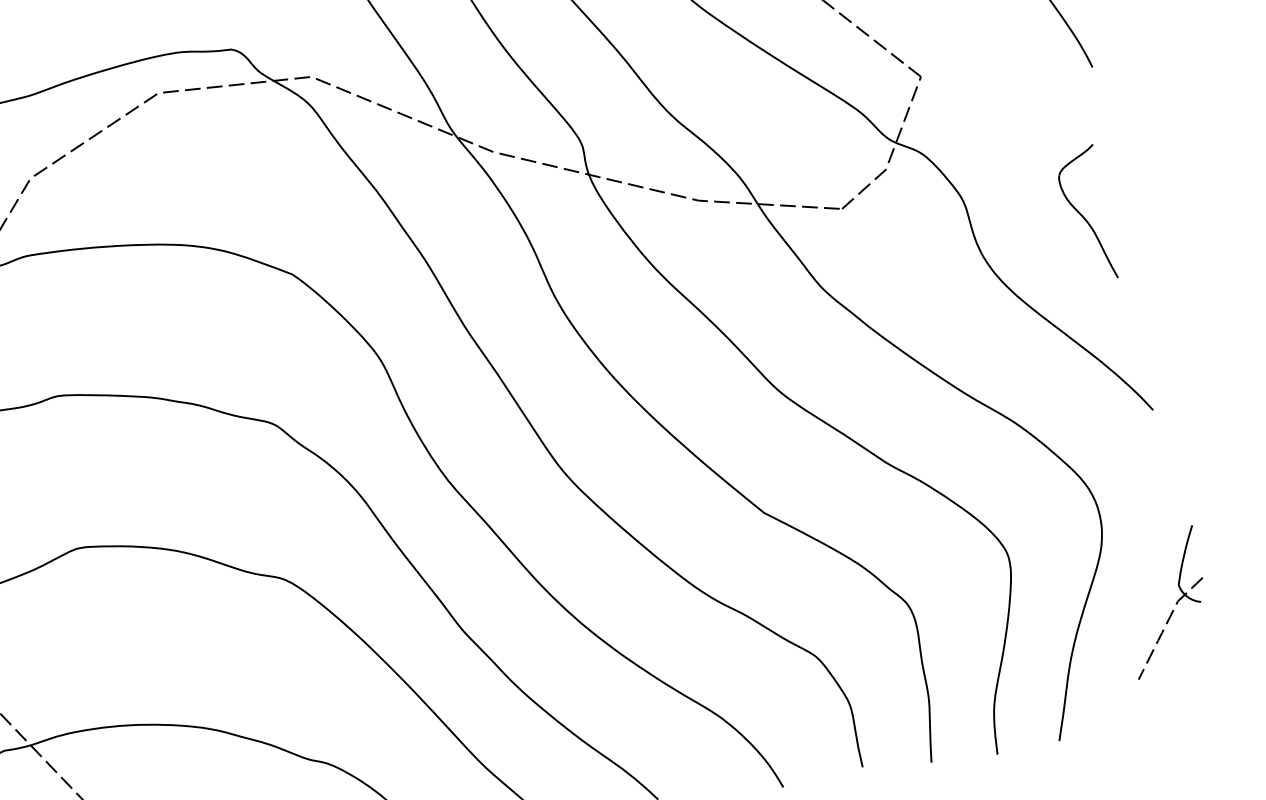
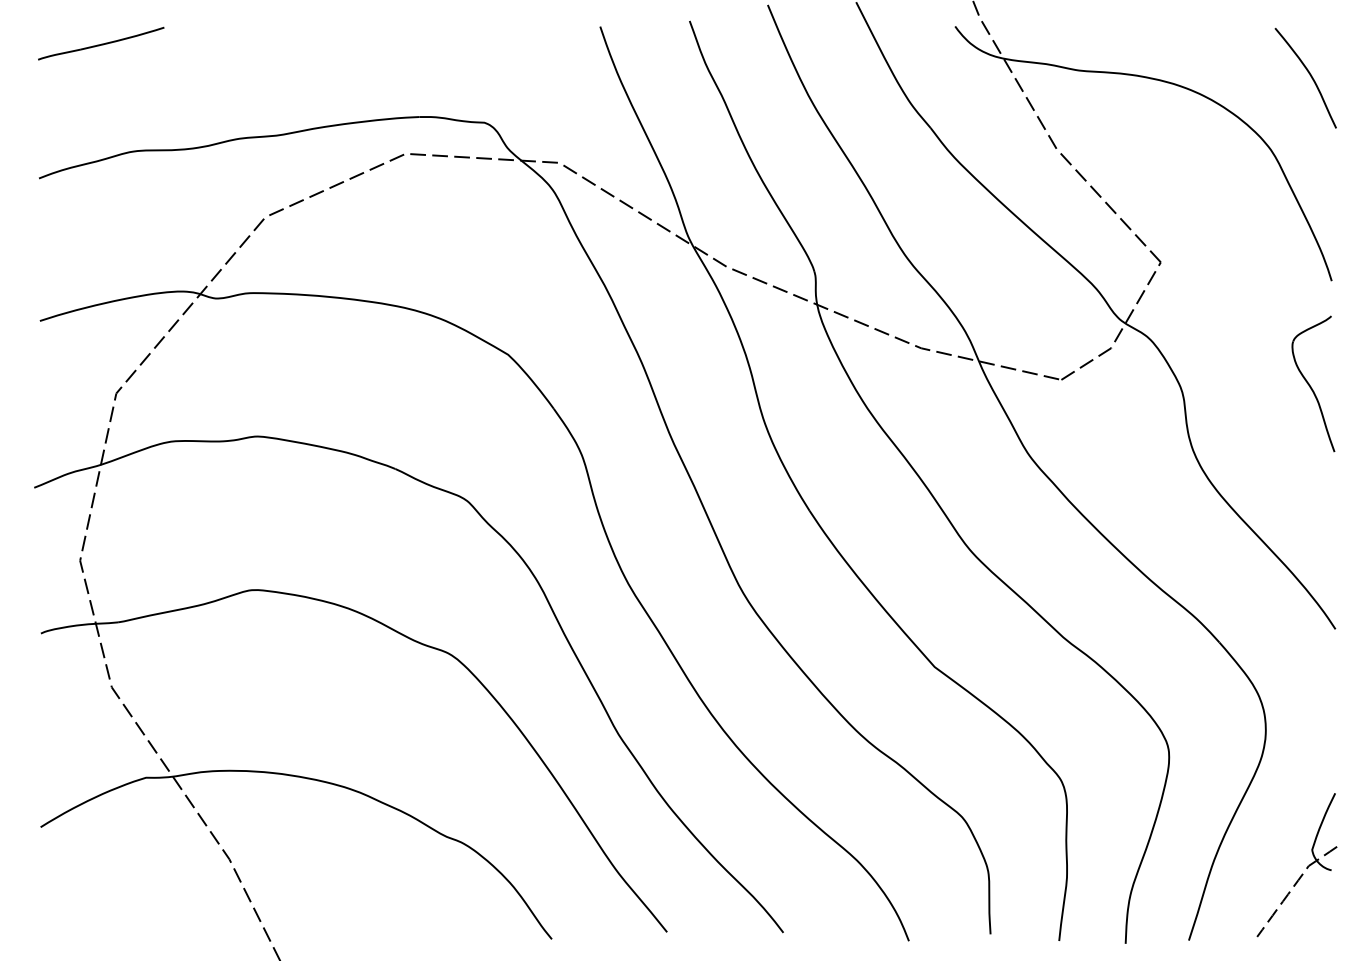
part: (1086, 213) -> (1313, 383), moved
part: (1172, 609) -> (1302, 873), moved

